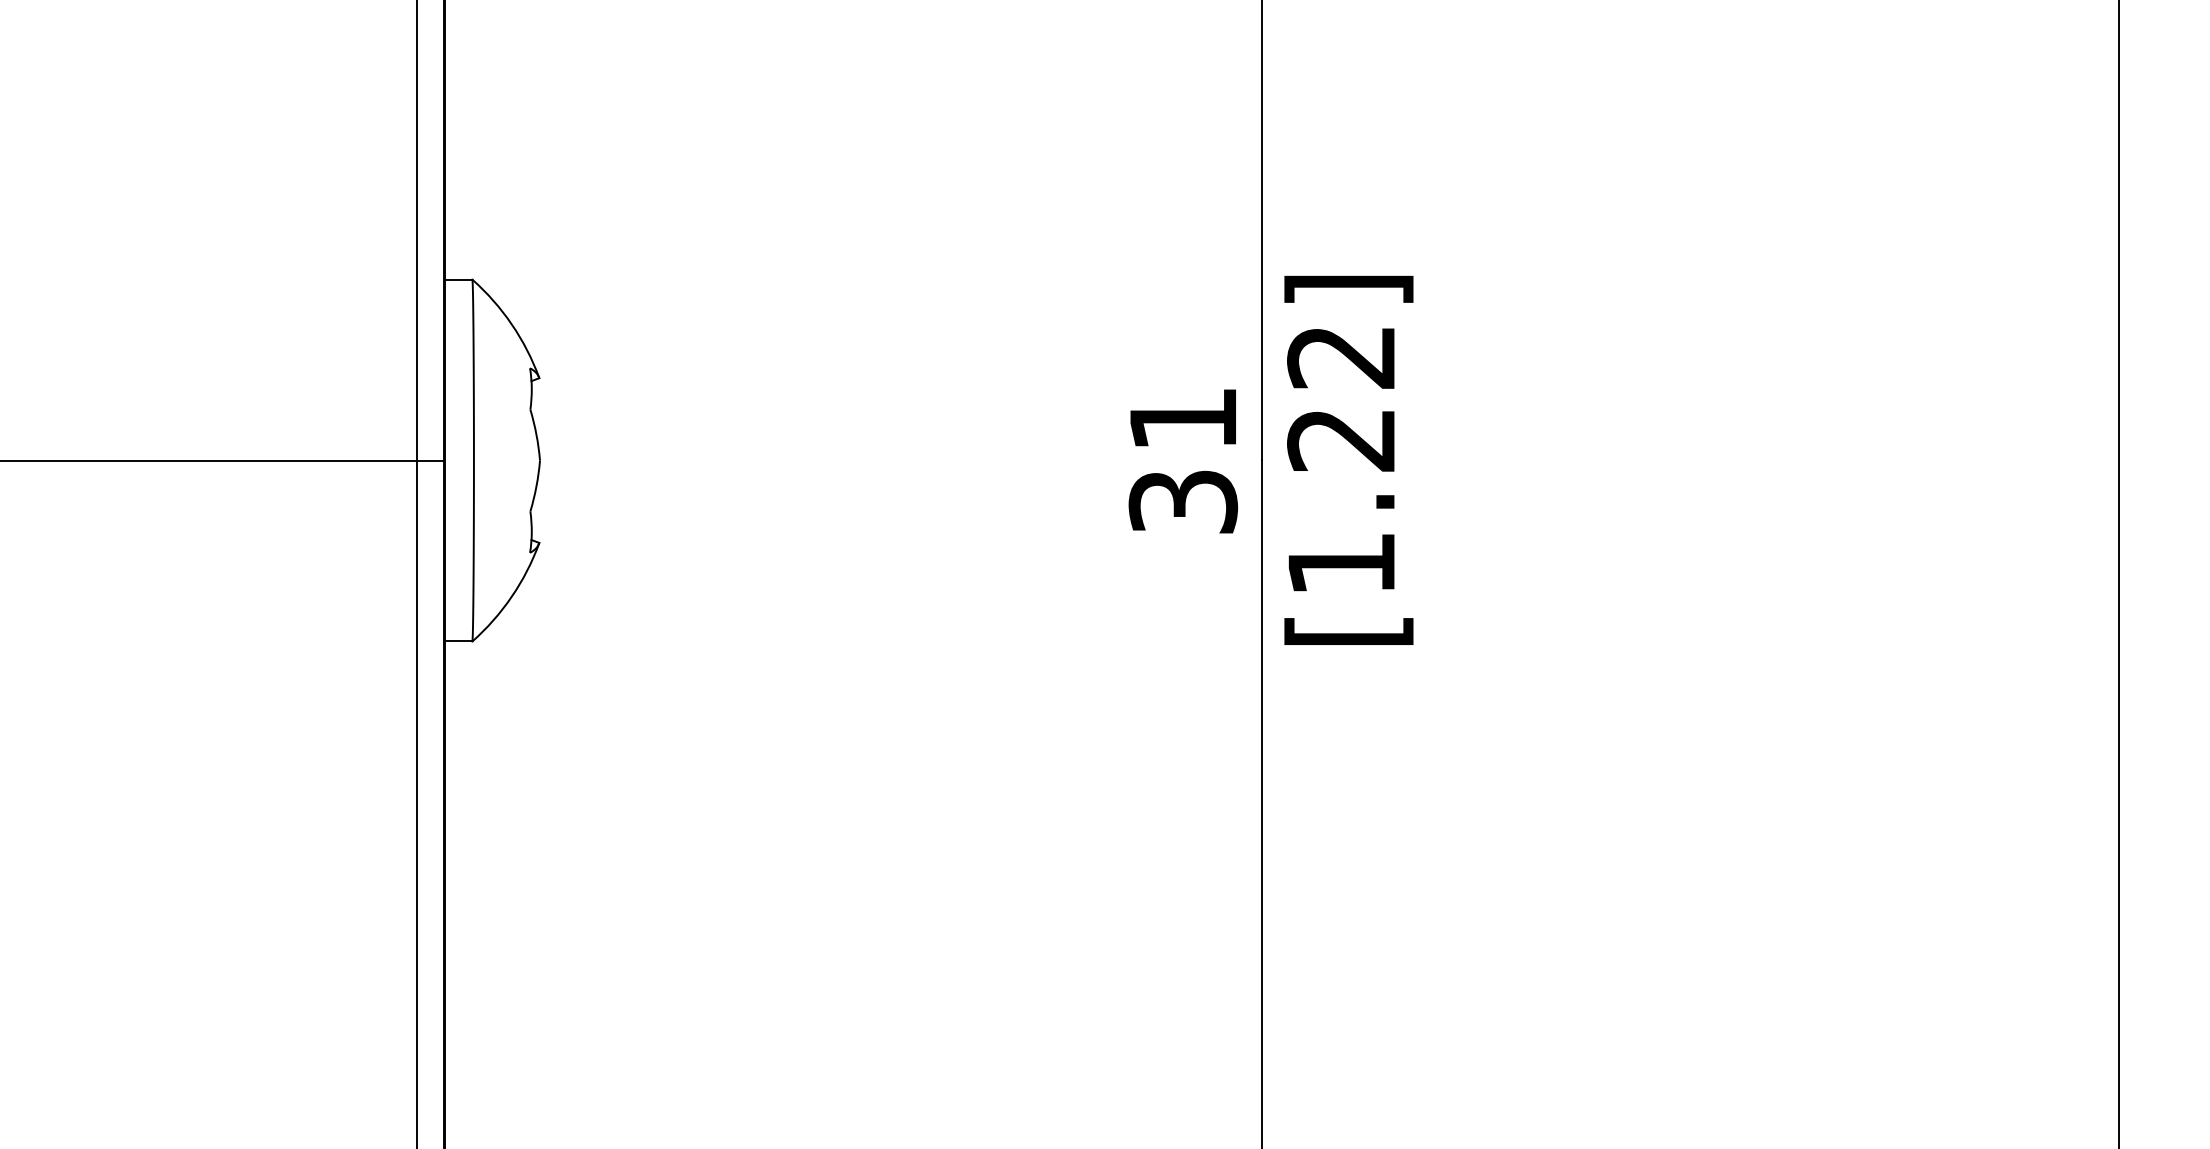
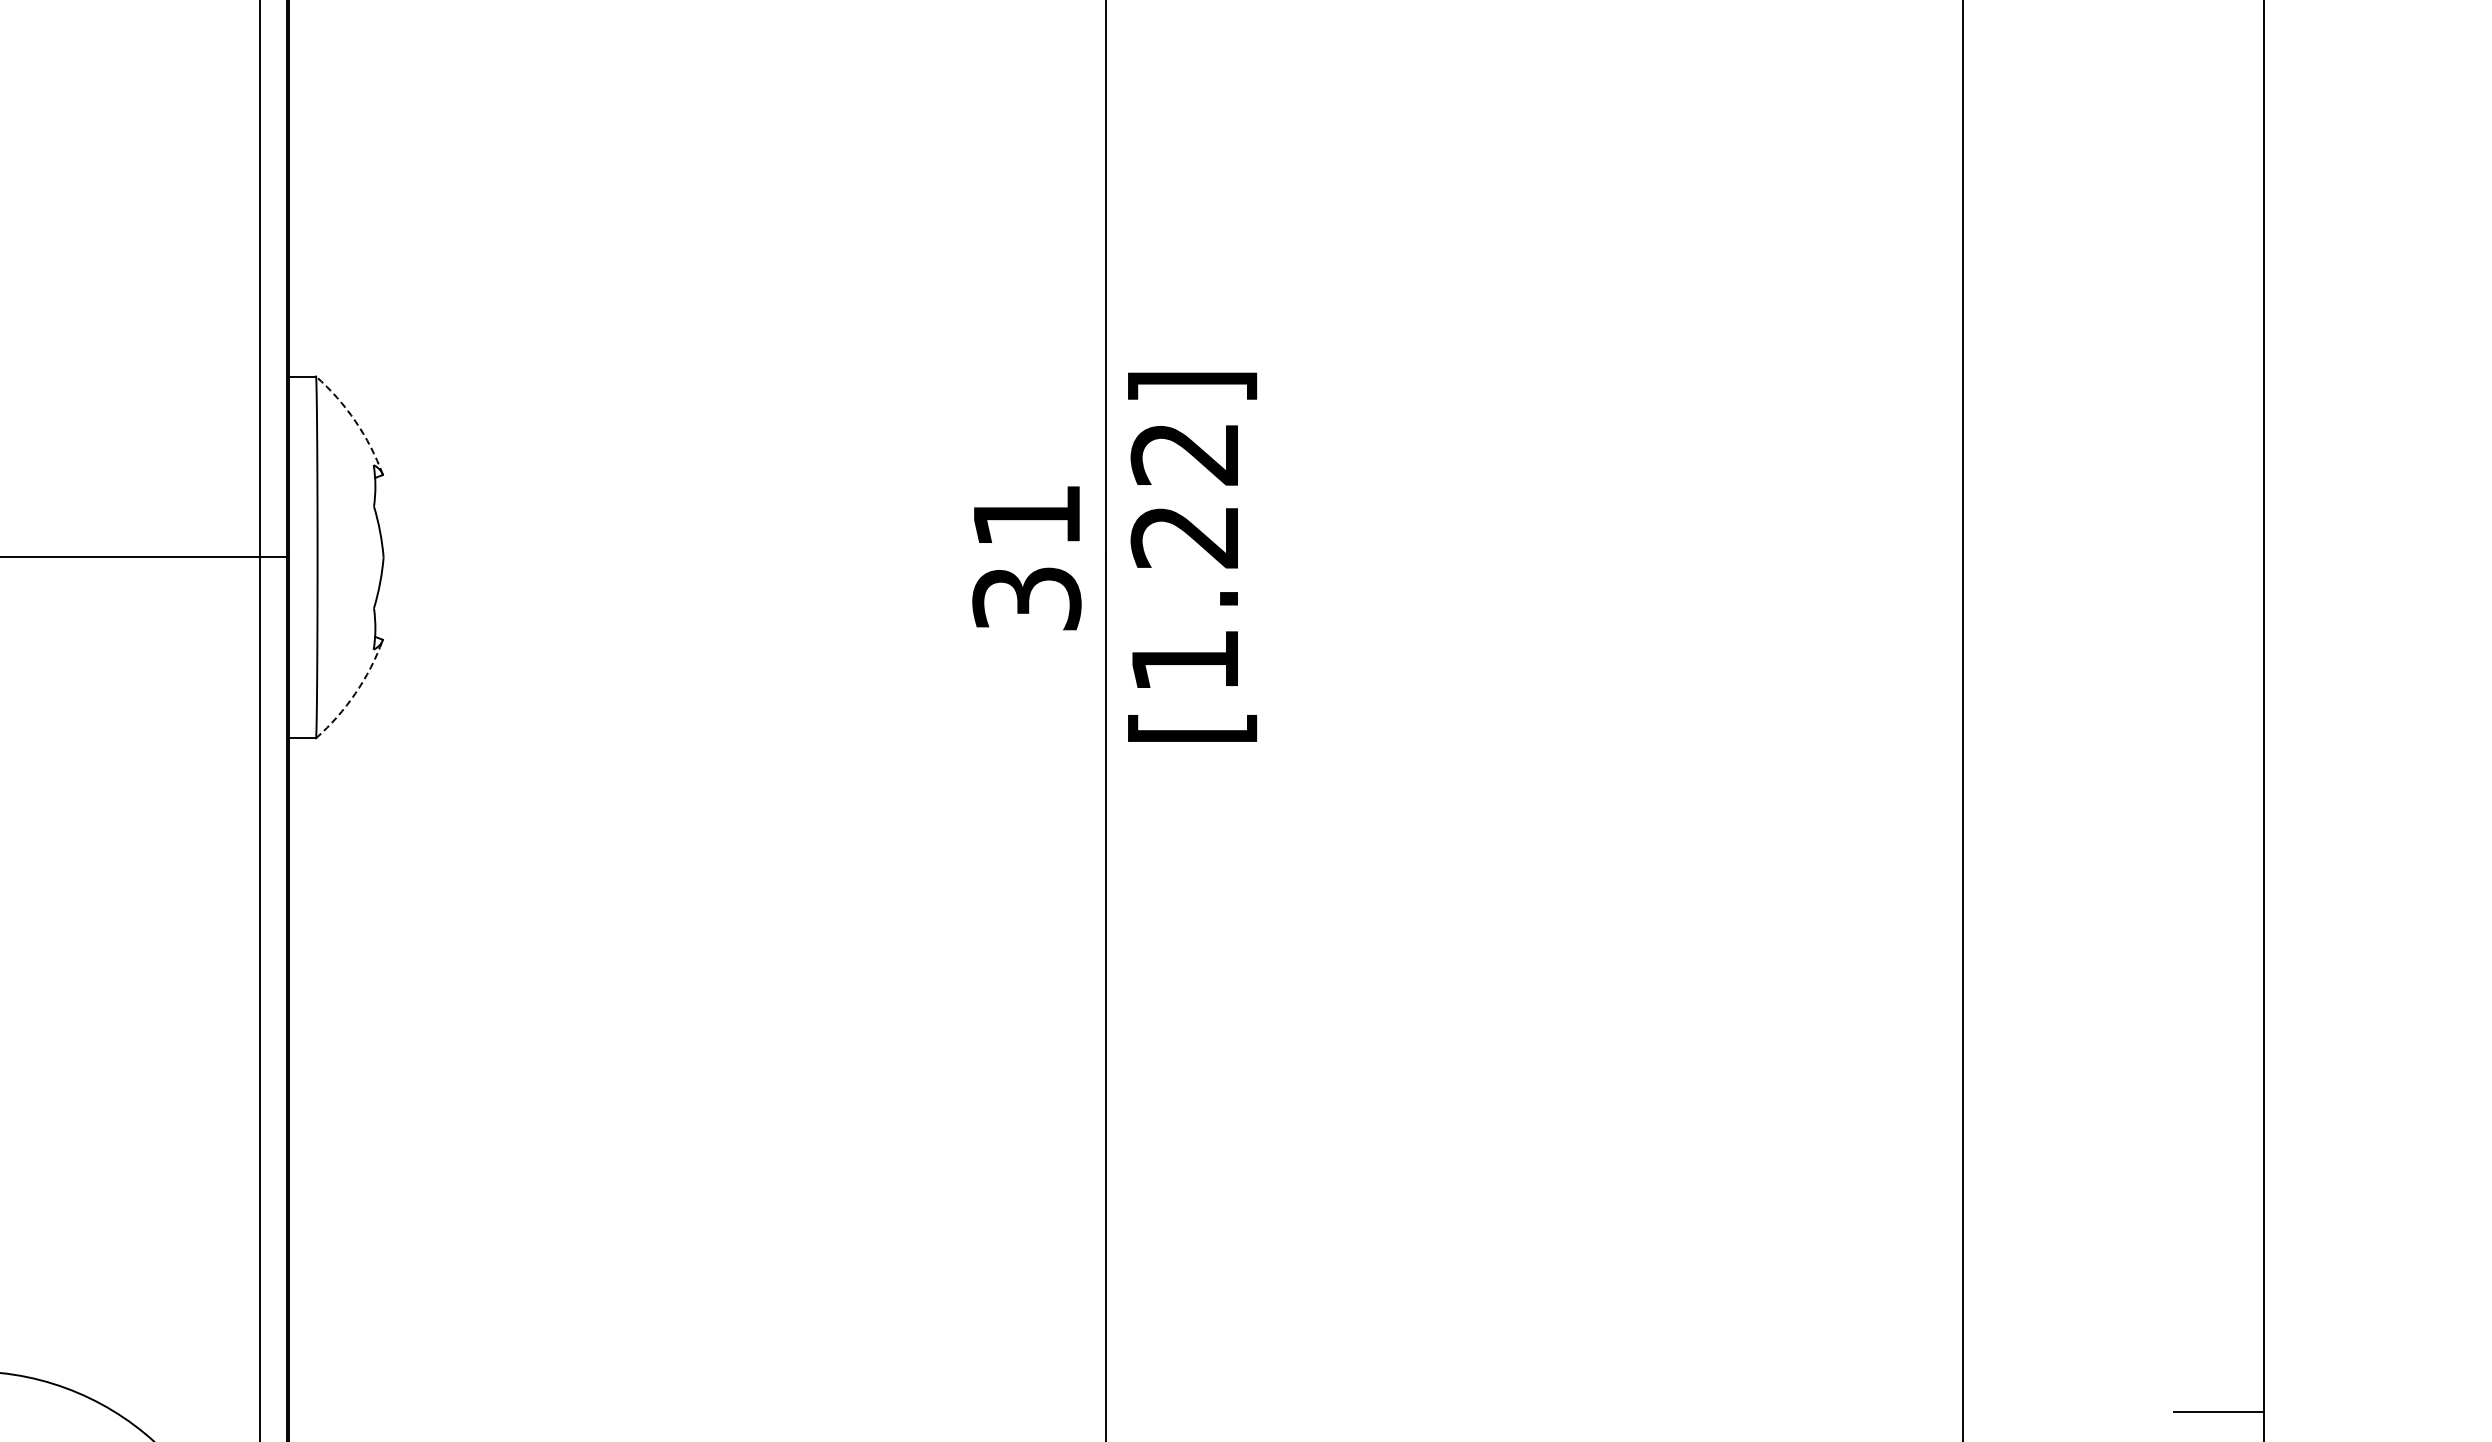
arc: (511, 324) -> (355, 421), solid -> dashed
arc: (511, 596) -> (355, 693), solid -> dashed

